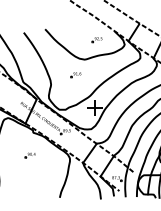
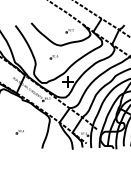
part: (29, 156) -> (19, 132), moved

